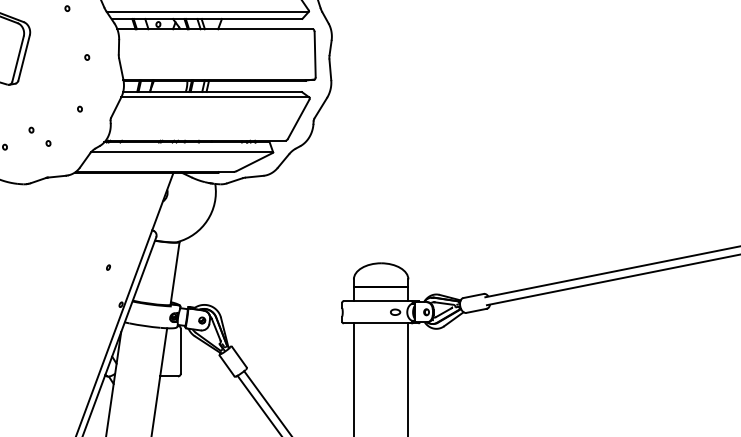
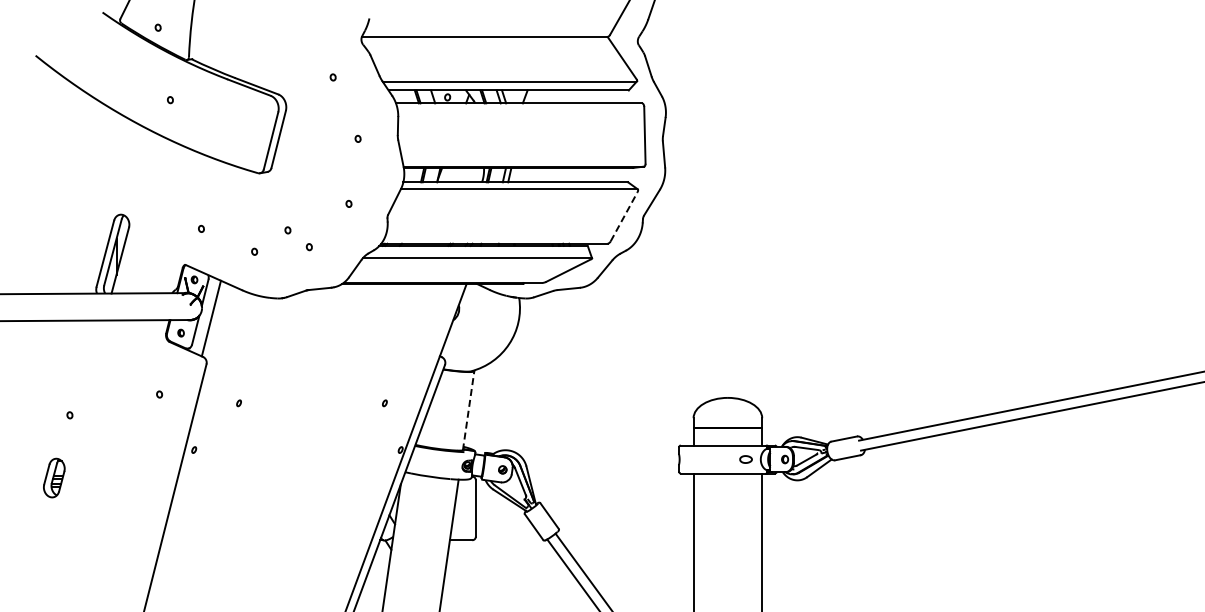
line: (298, 119) -> (624, 216), solid -> dashed
line: (174, 273) -> (468, 410), solid -> dashed

